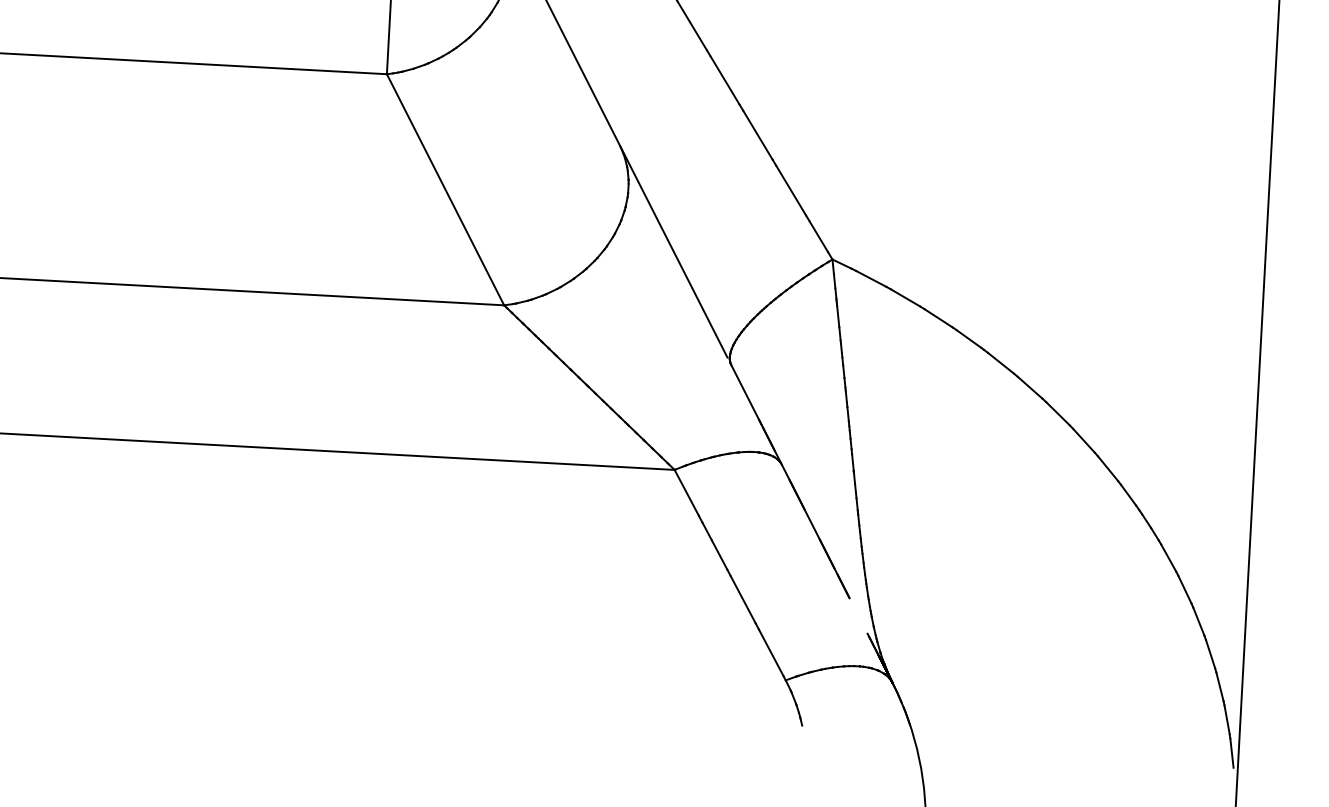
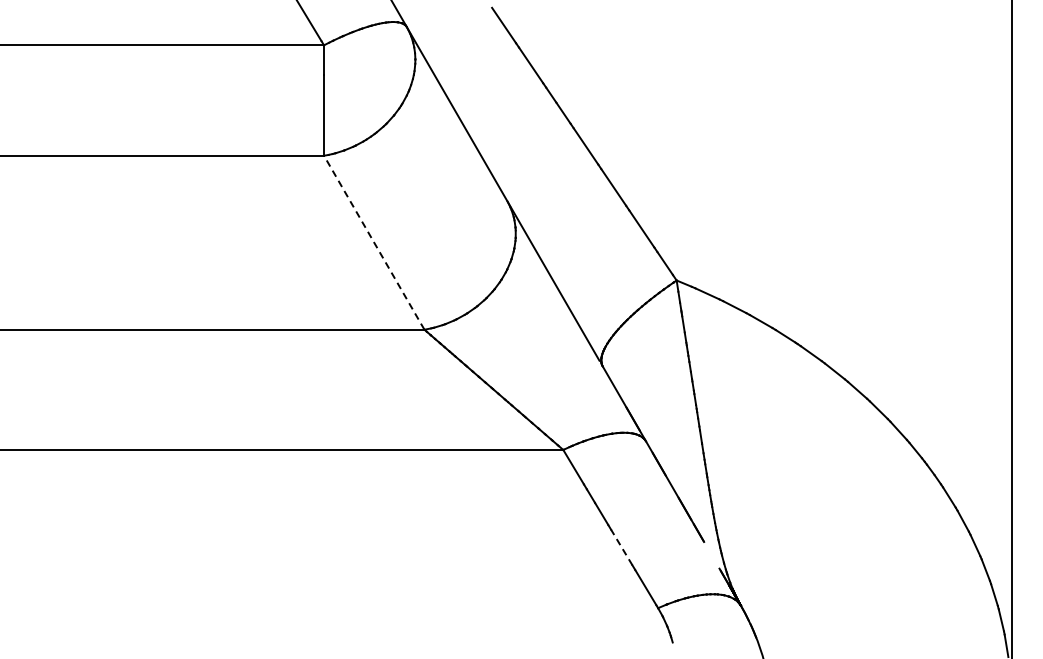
line: (445, 189) -> (374, 242), solid -> dashed
line: (742, 599) -> (621, 547), solid -> dashed

